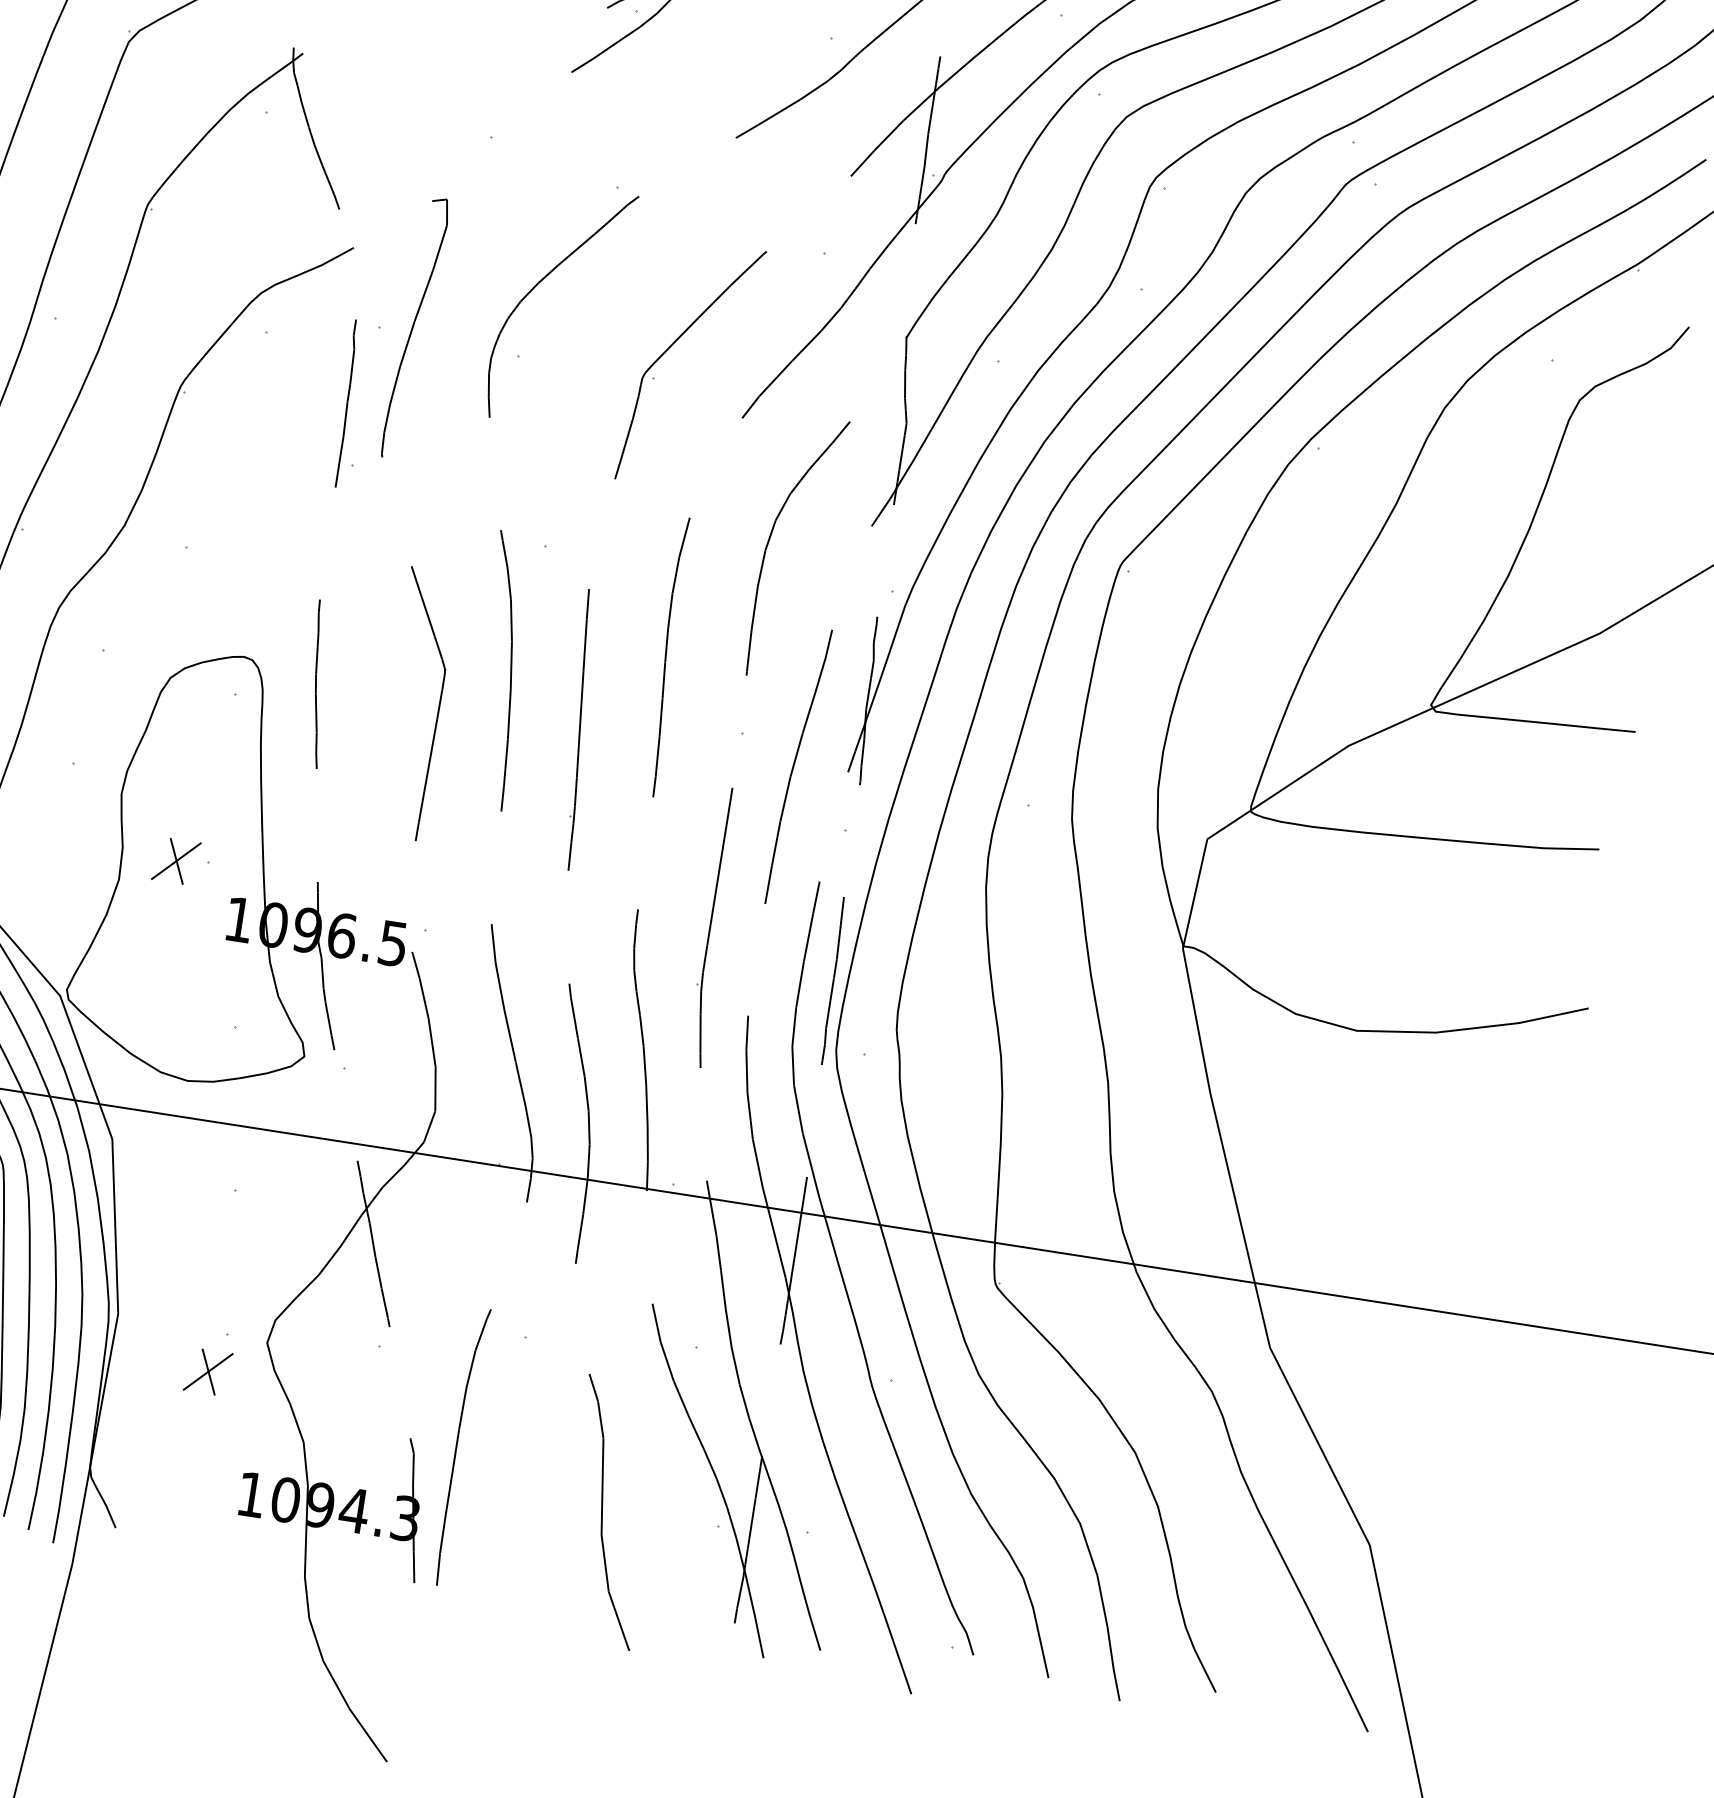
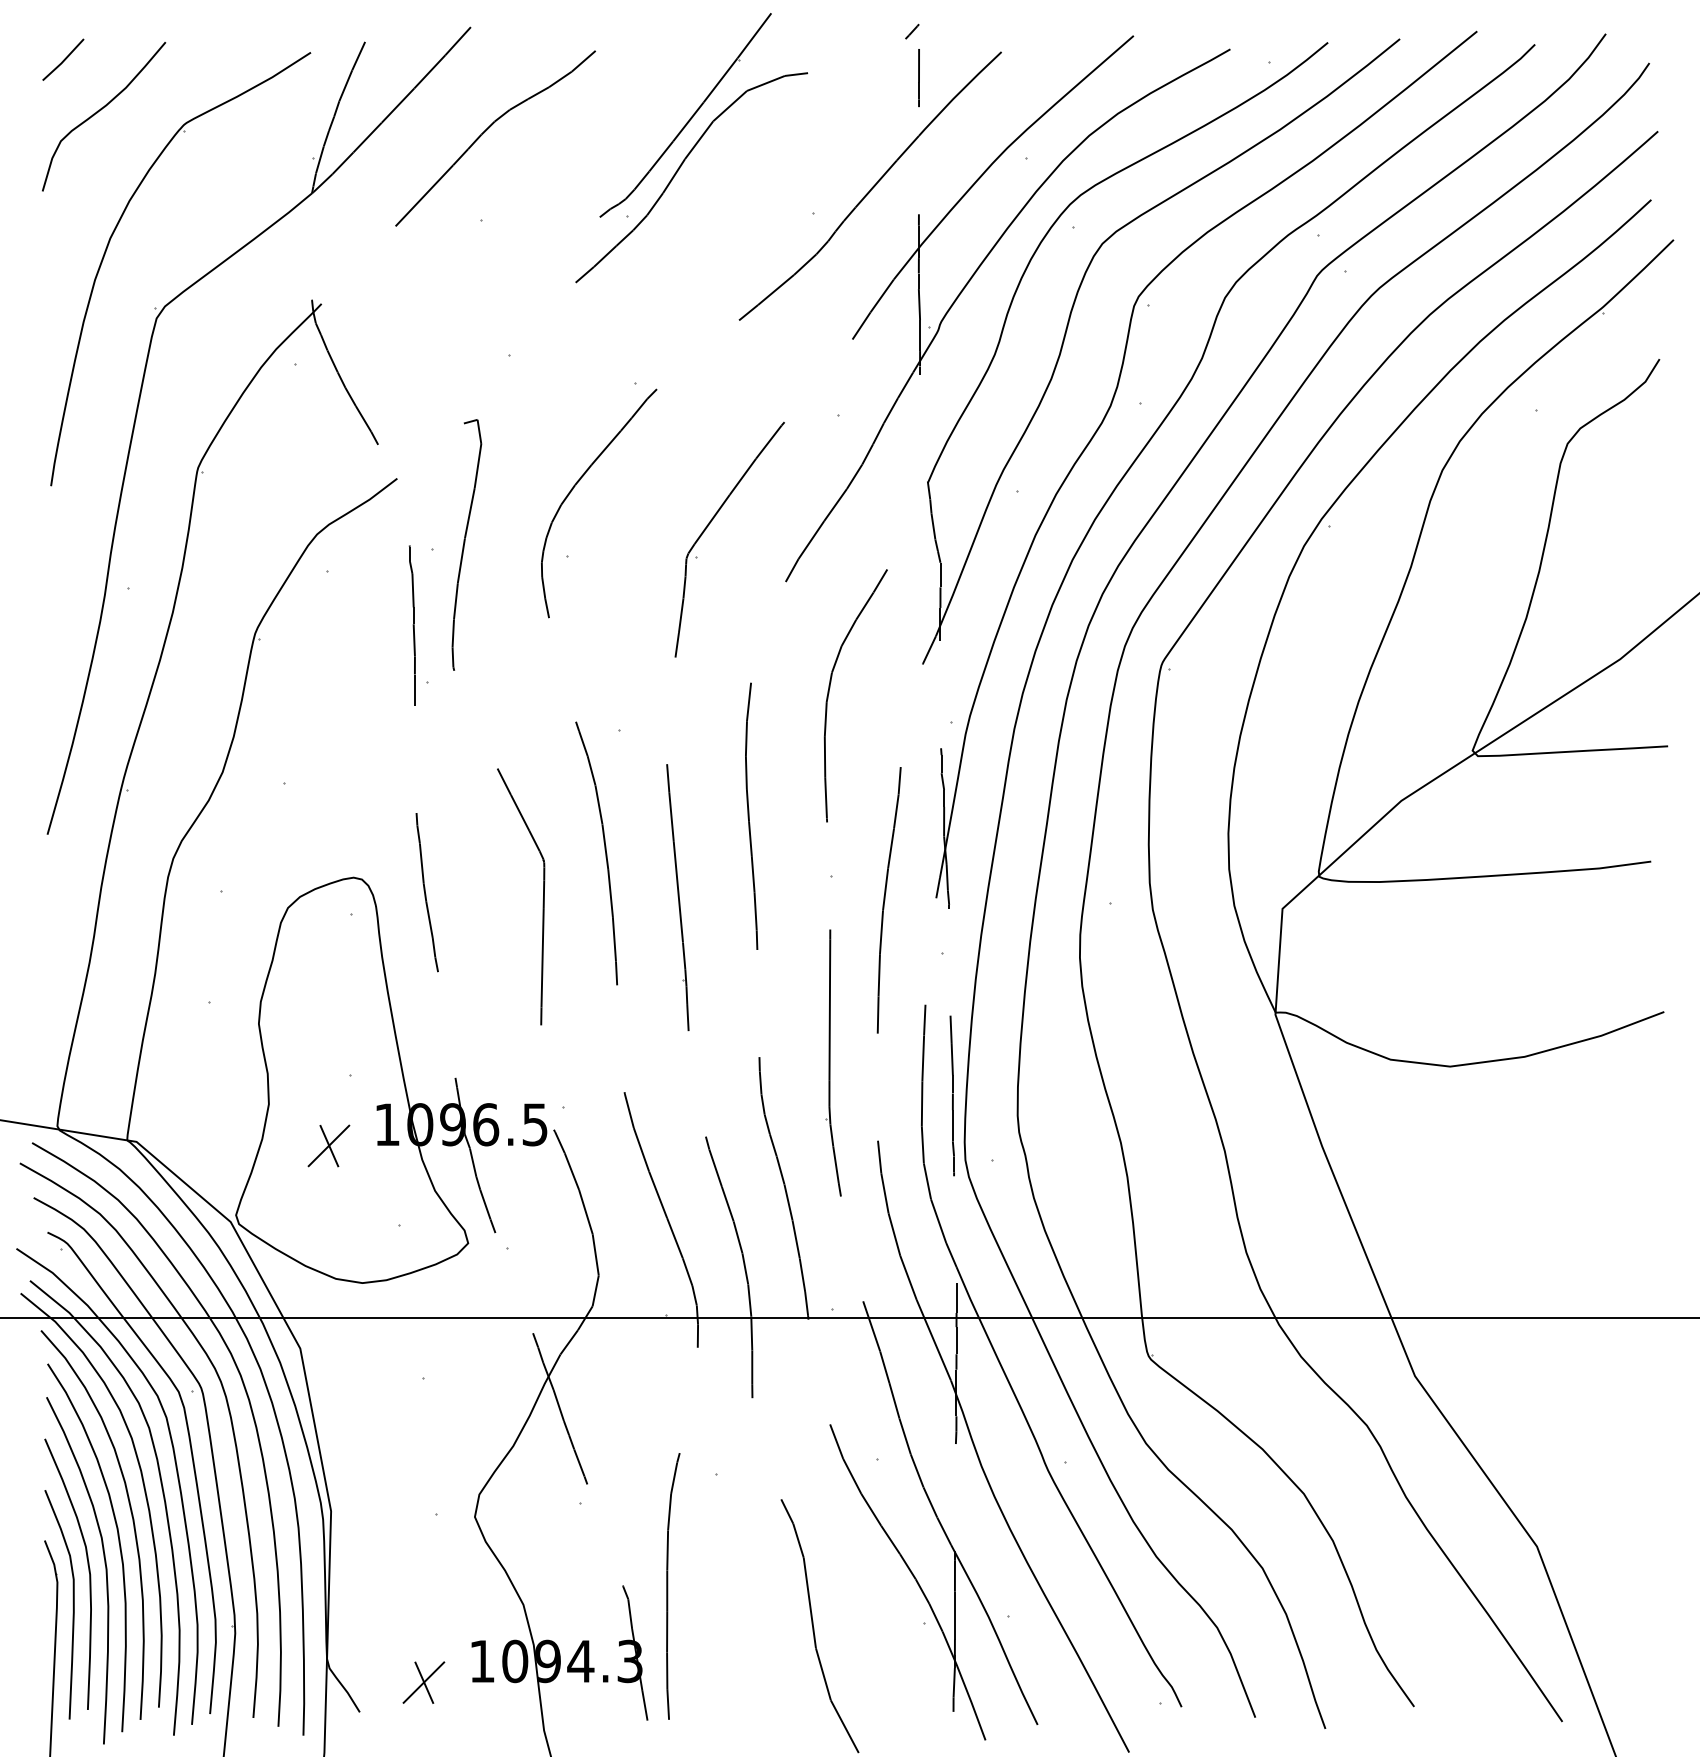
part: (175, 860) -> (328, 1145), moved
part: (207, 1371) -> (423, 1682), moved

